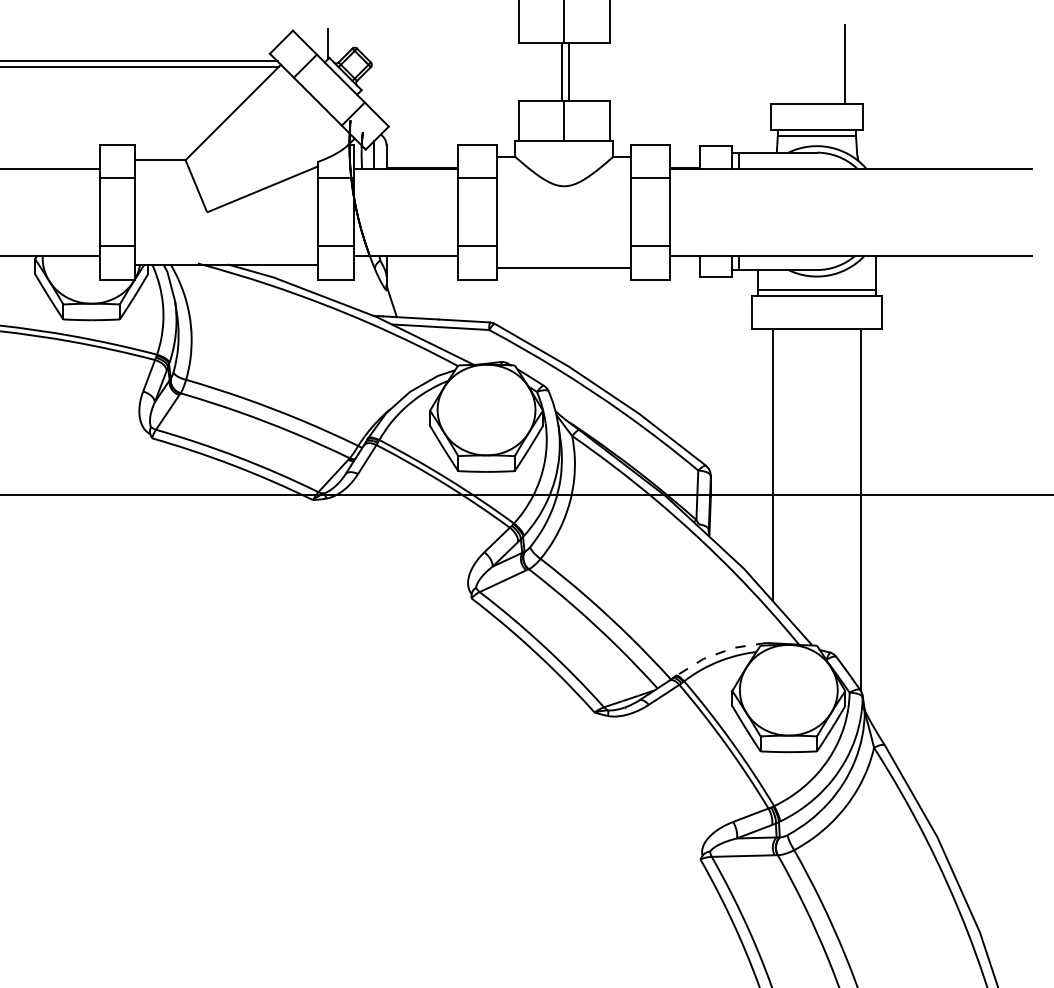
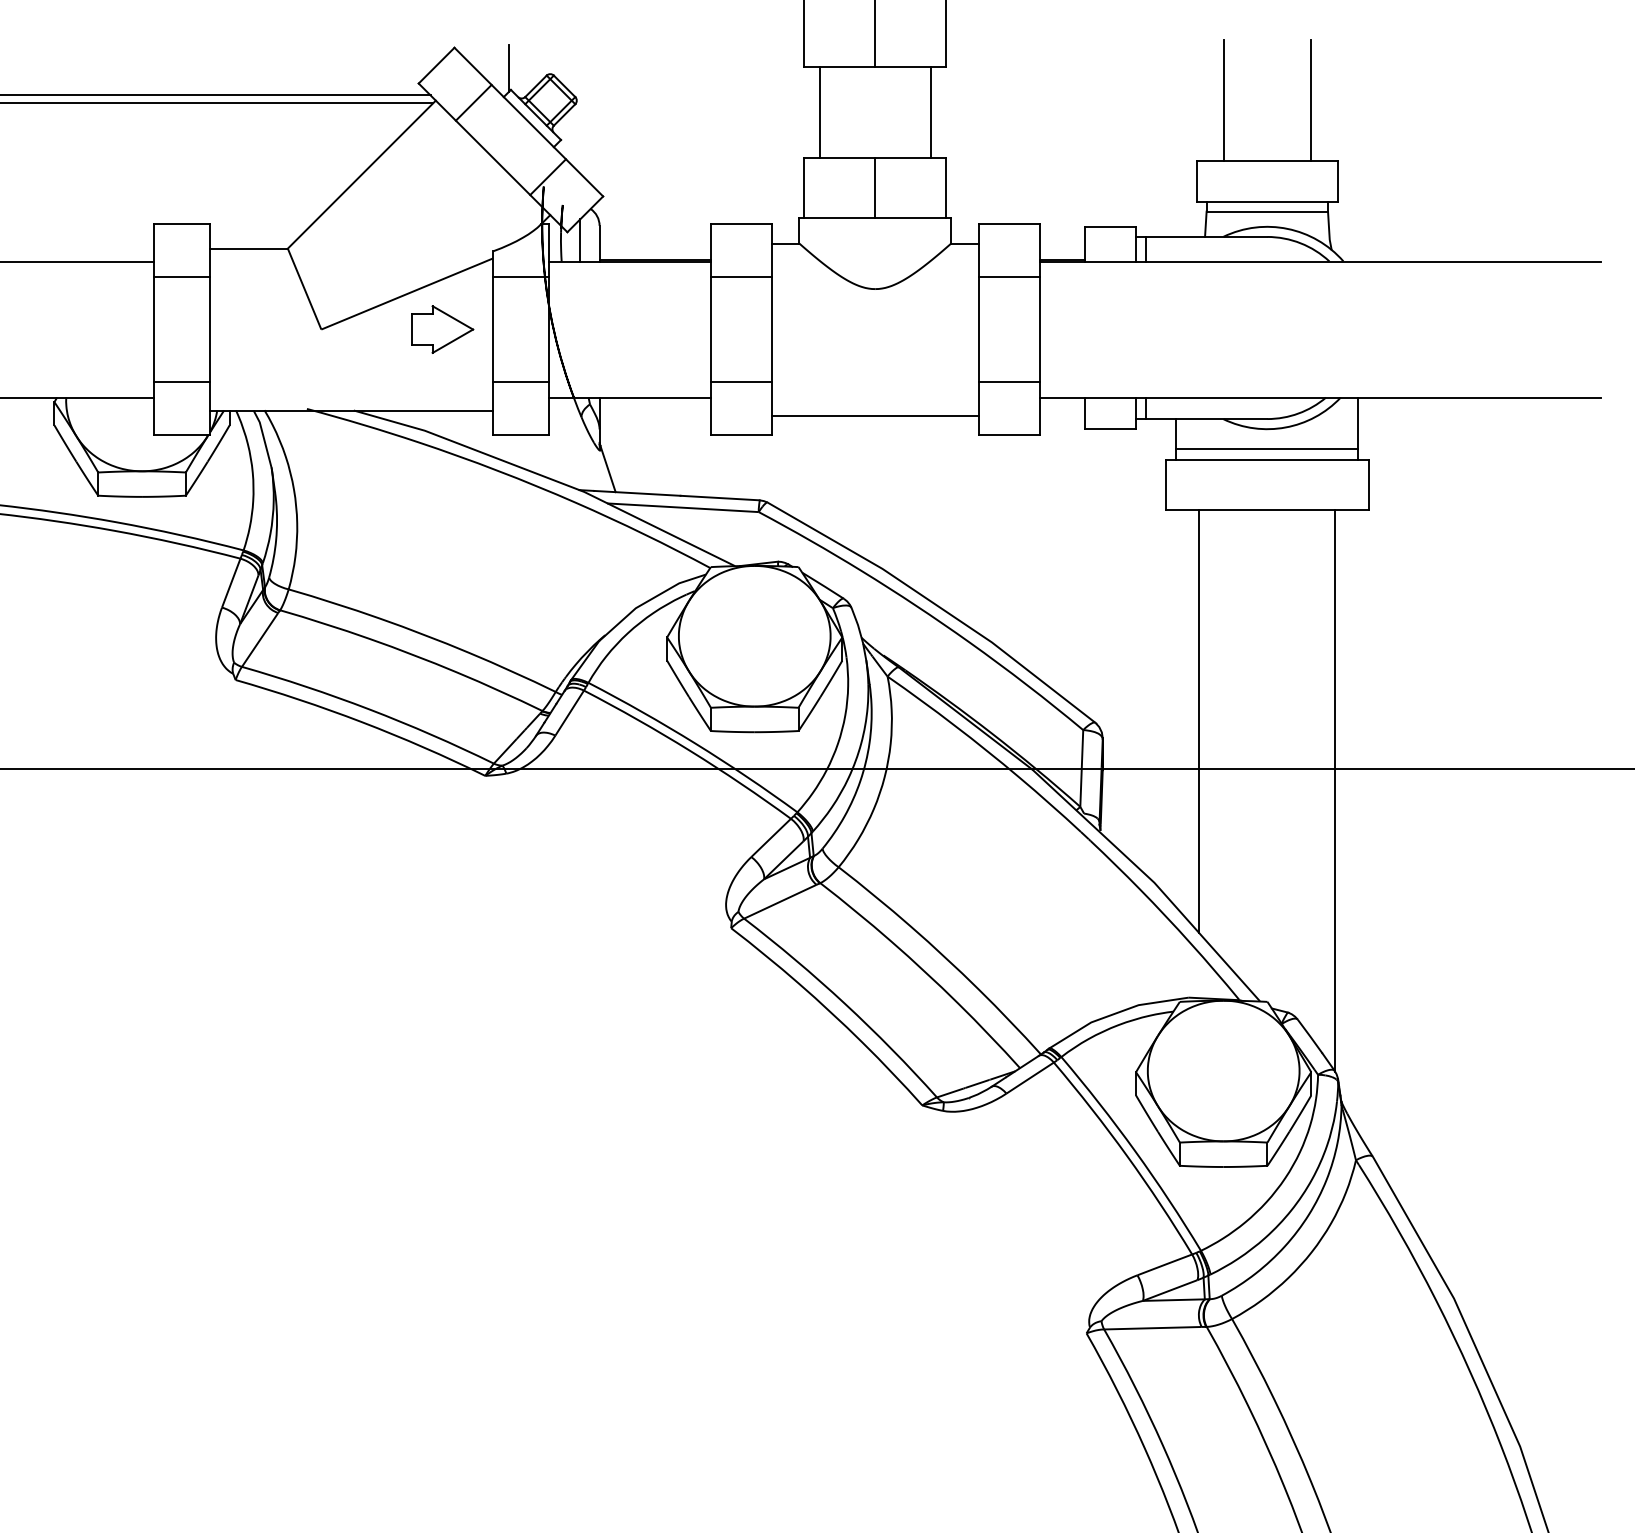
line: (788, 64) -> (1223, 100), added
line: (562, 71) -> (819, 111), moved
line: (569, 71) -> (931, 111), moved
part: (285, 212) -> (442, 329), added
line: (718, 653) -> (1114, 1013), dashed -> solid

